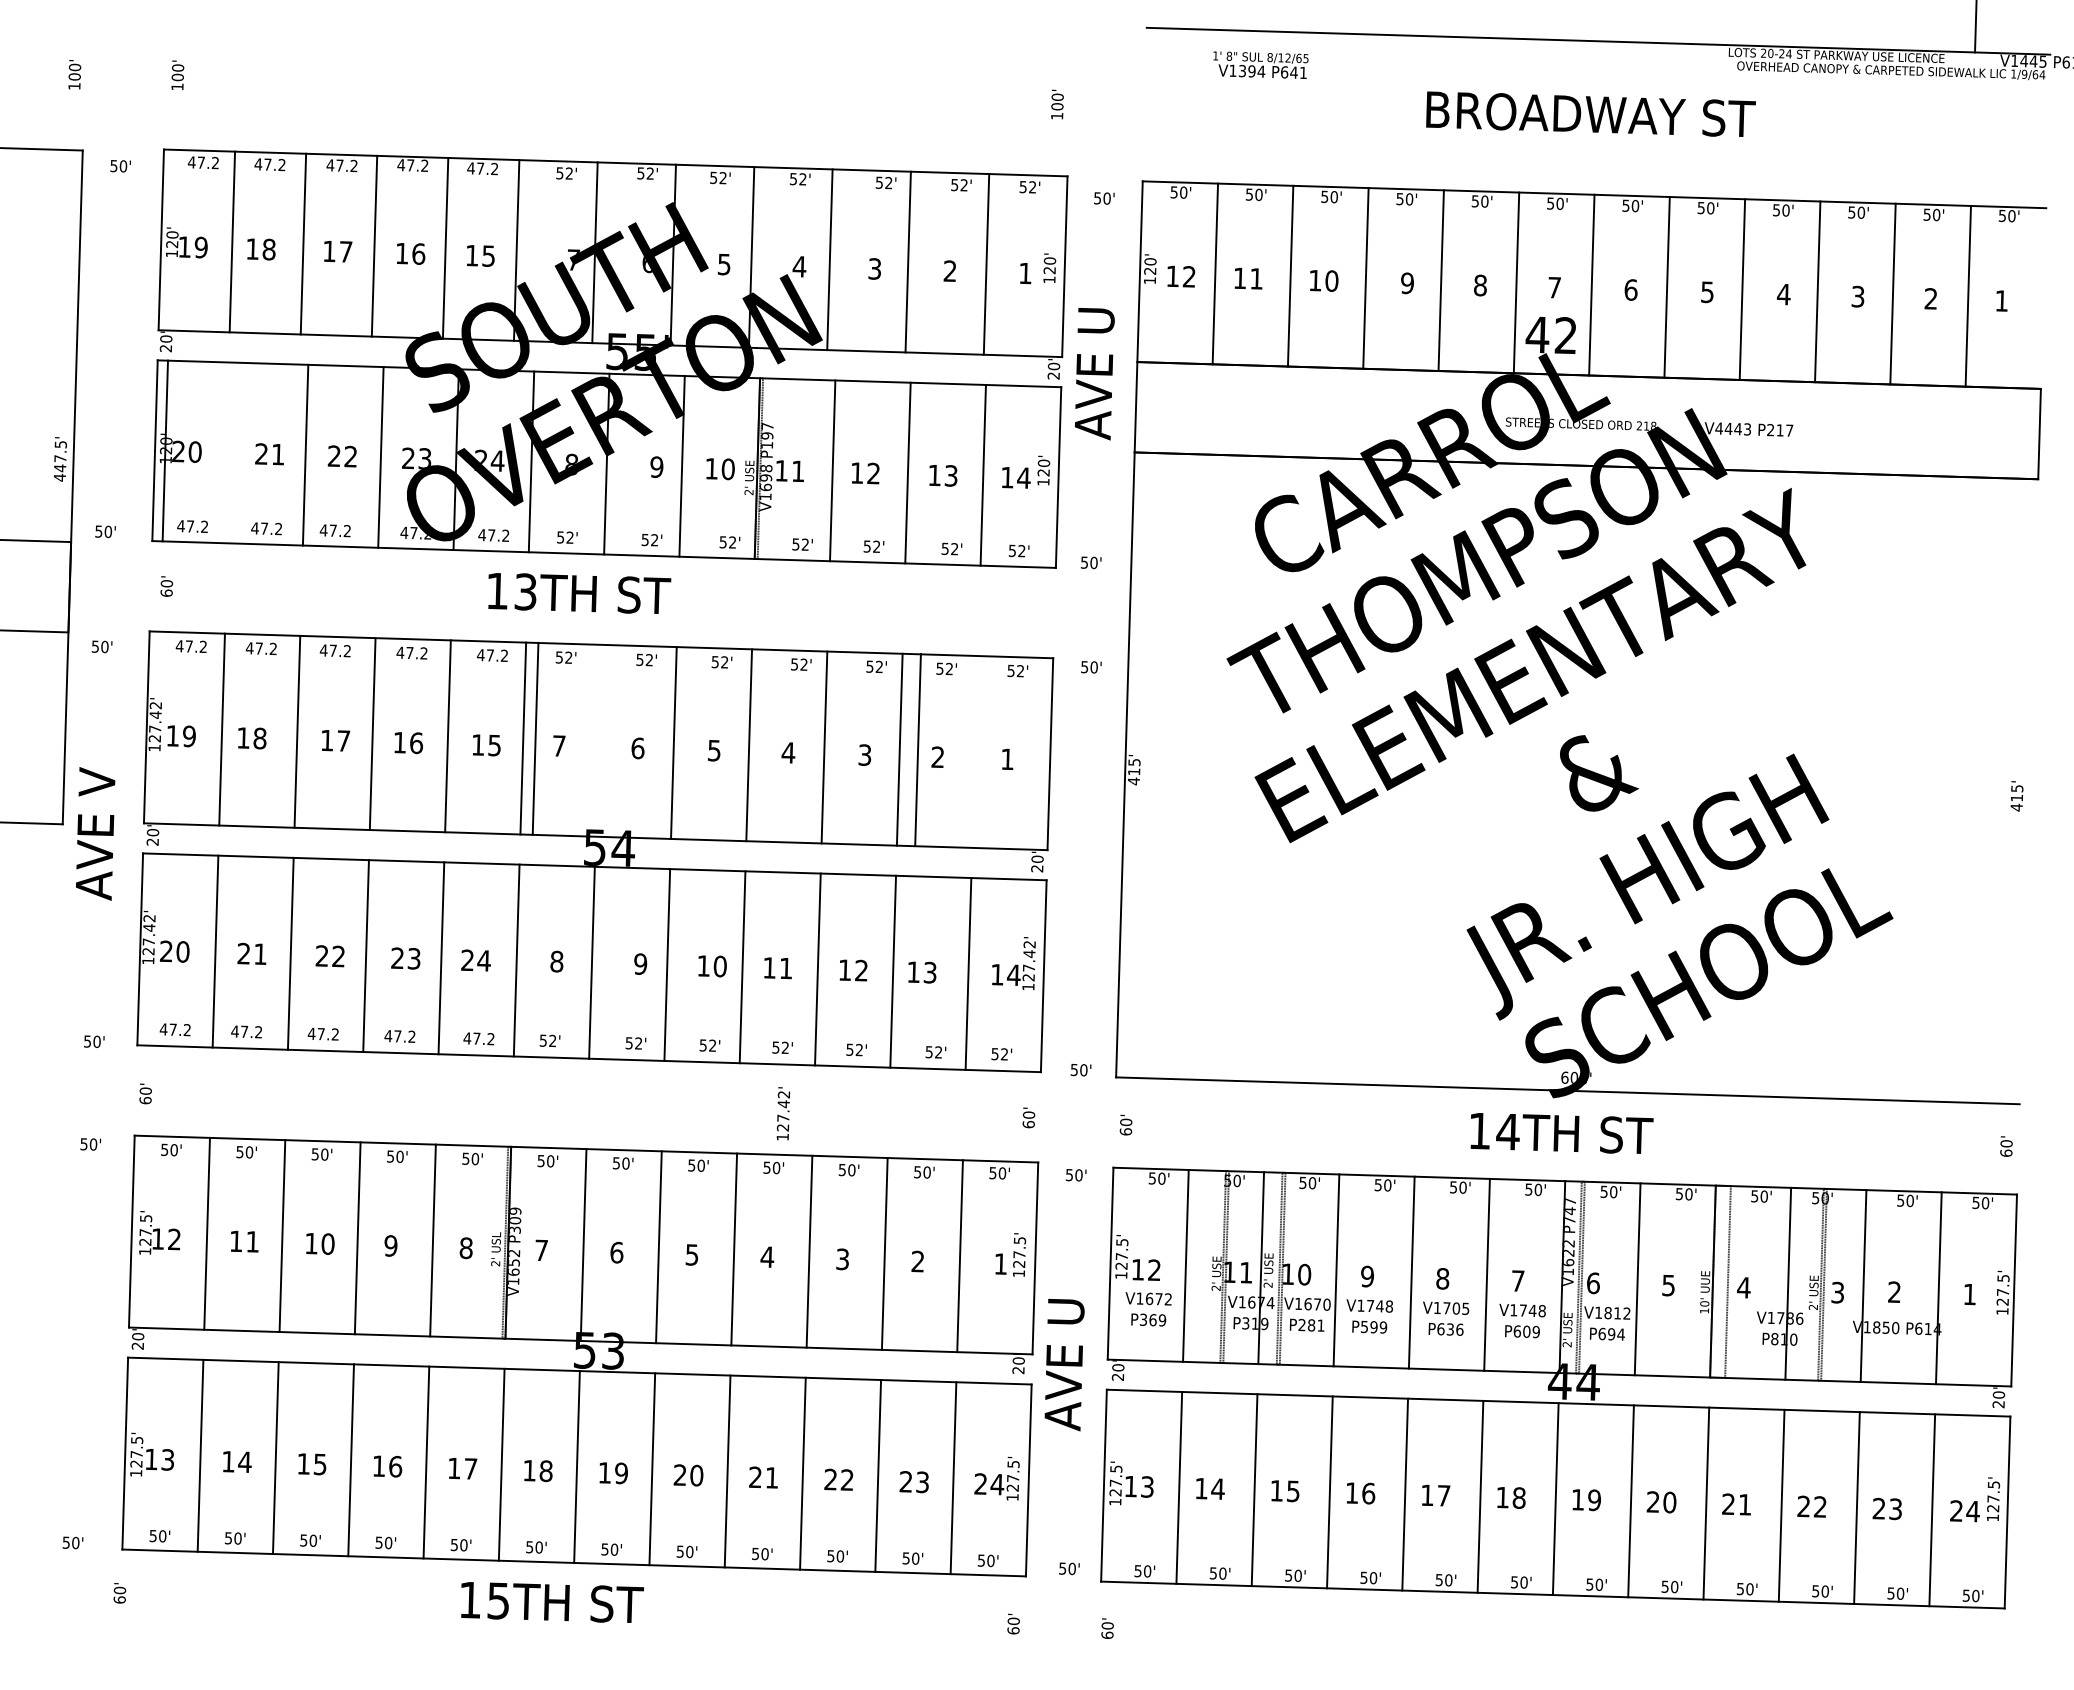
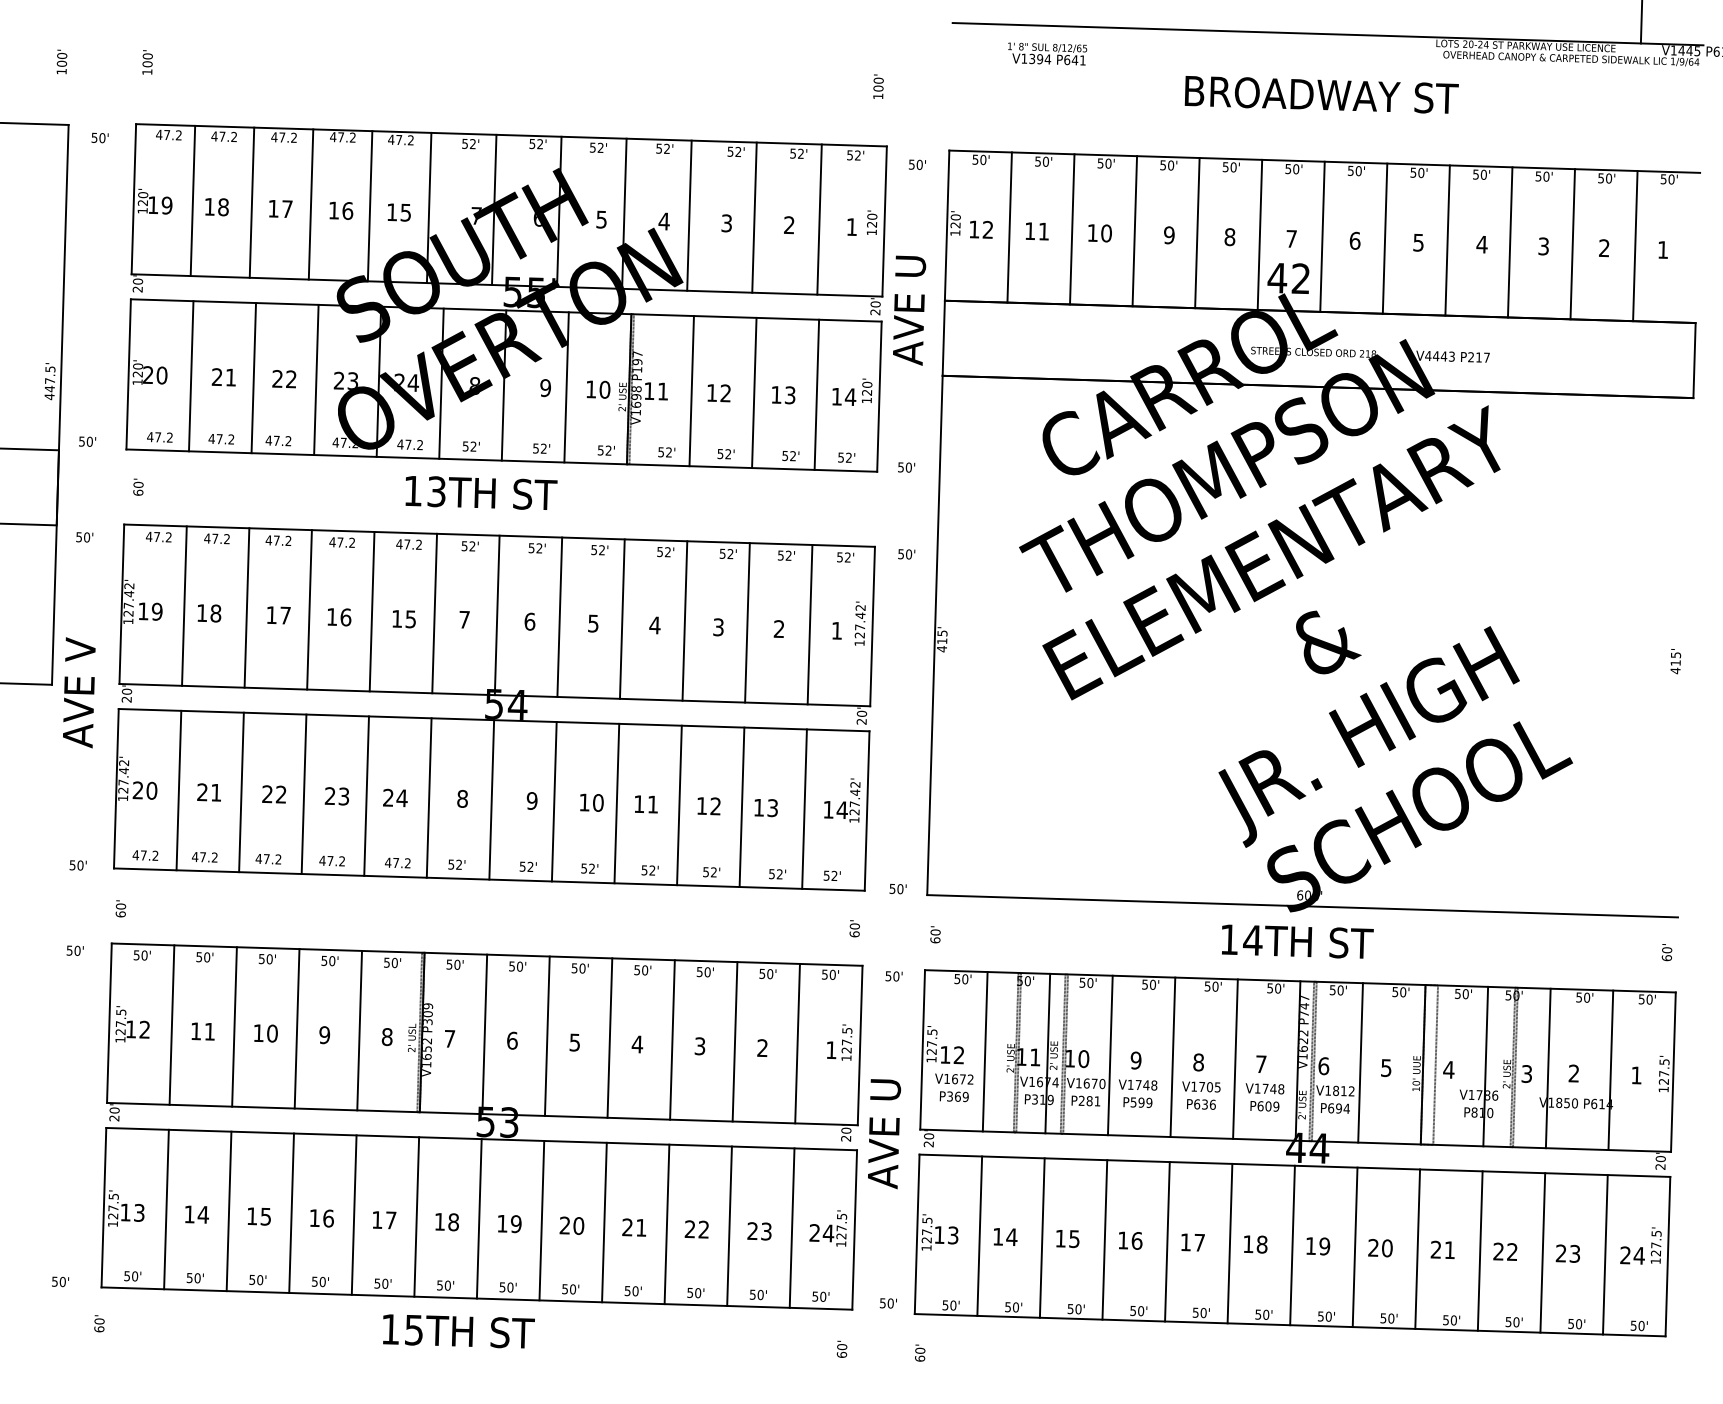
line: (165, 450) -> (191, 375), moved
line: (535, 738) -> (497, 615), moved
line: (917, 749) -> (809, 624), moved
text: (783, 1113) -> (860, 623), moved

